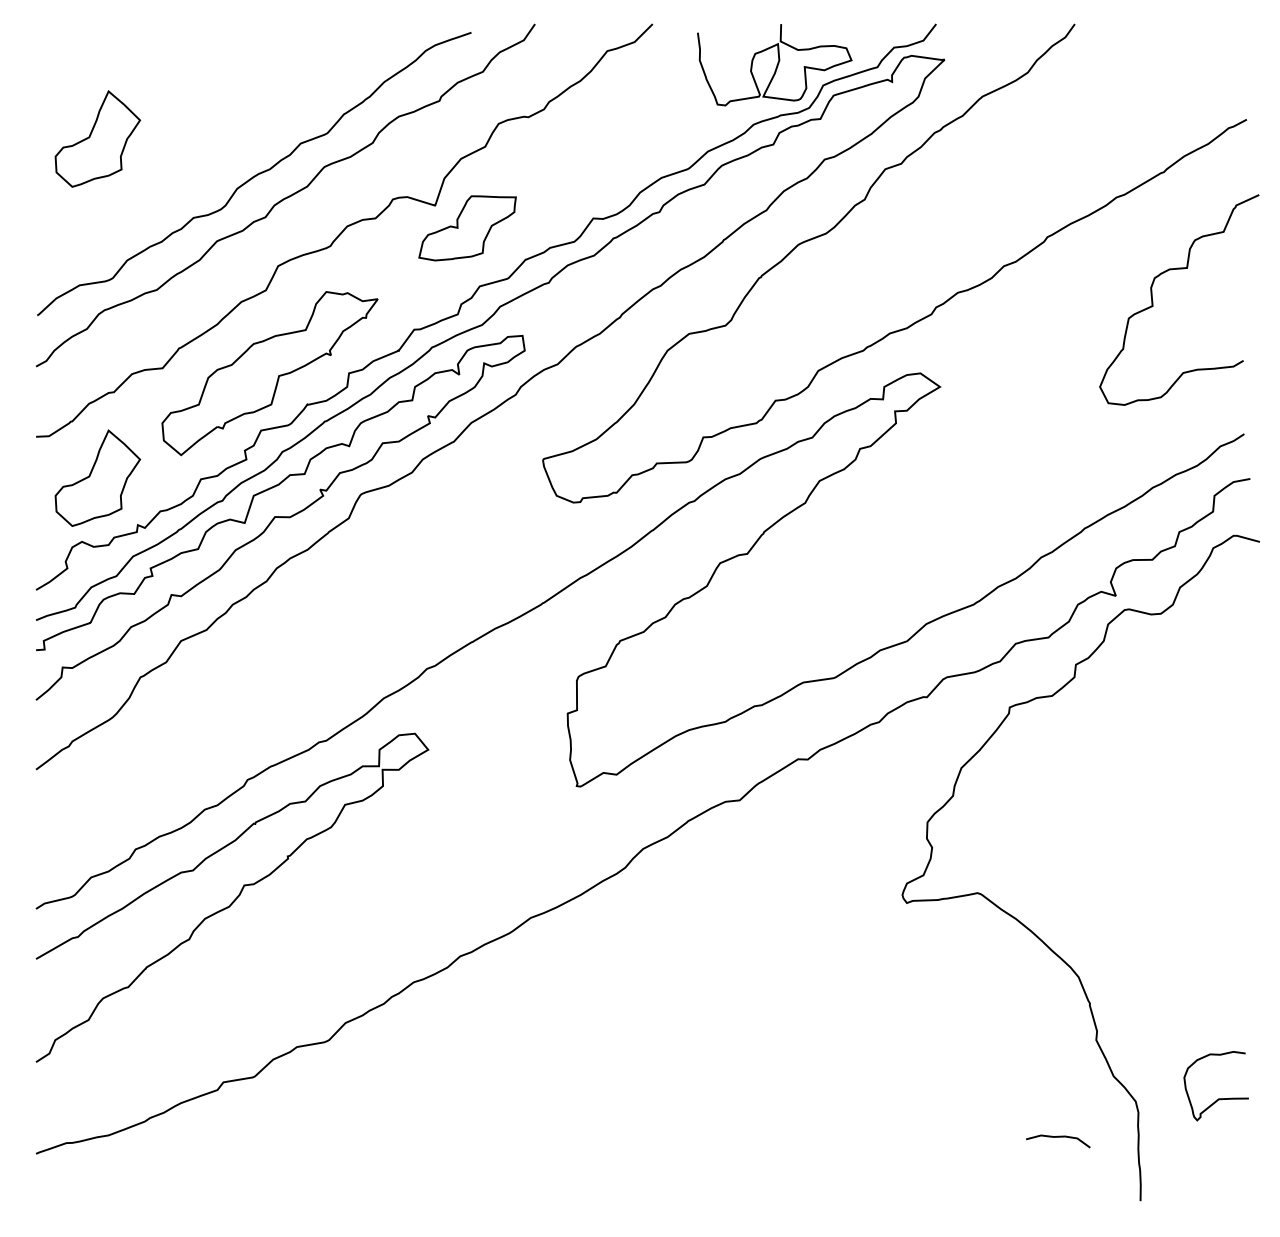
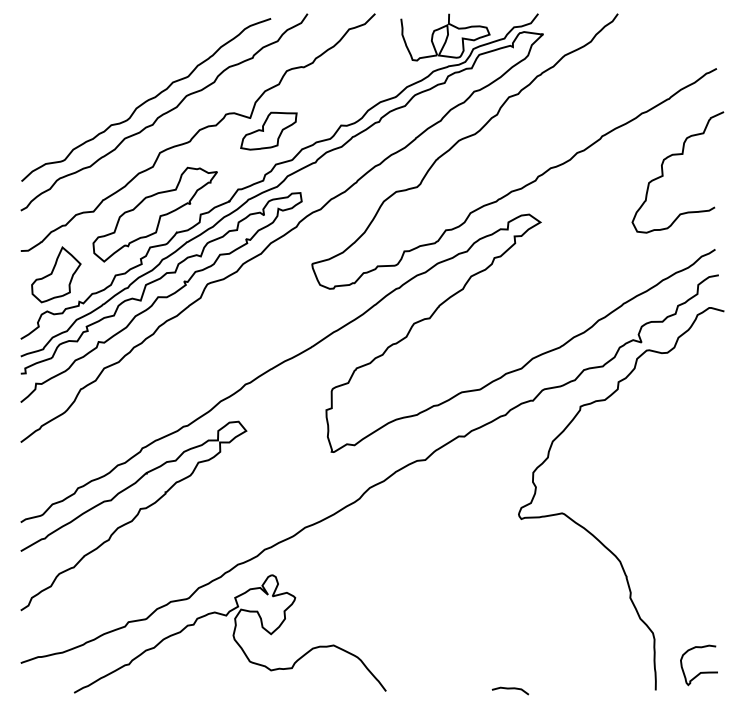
part: (98, 138) -> (56, 79), removed
curve: (1216, 1098) -> (699, 672), moved
curve: (404, 1103) -> (232, 634), added
curve: (1058, 1138) -> (510, 689), moved

